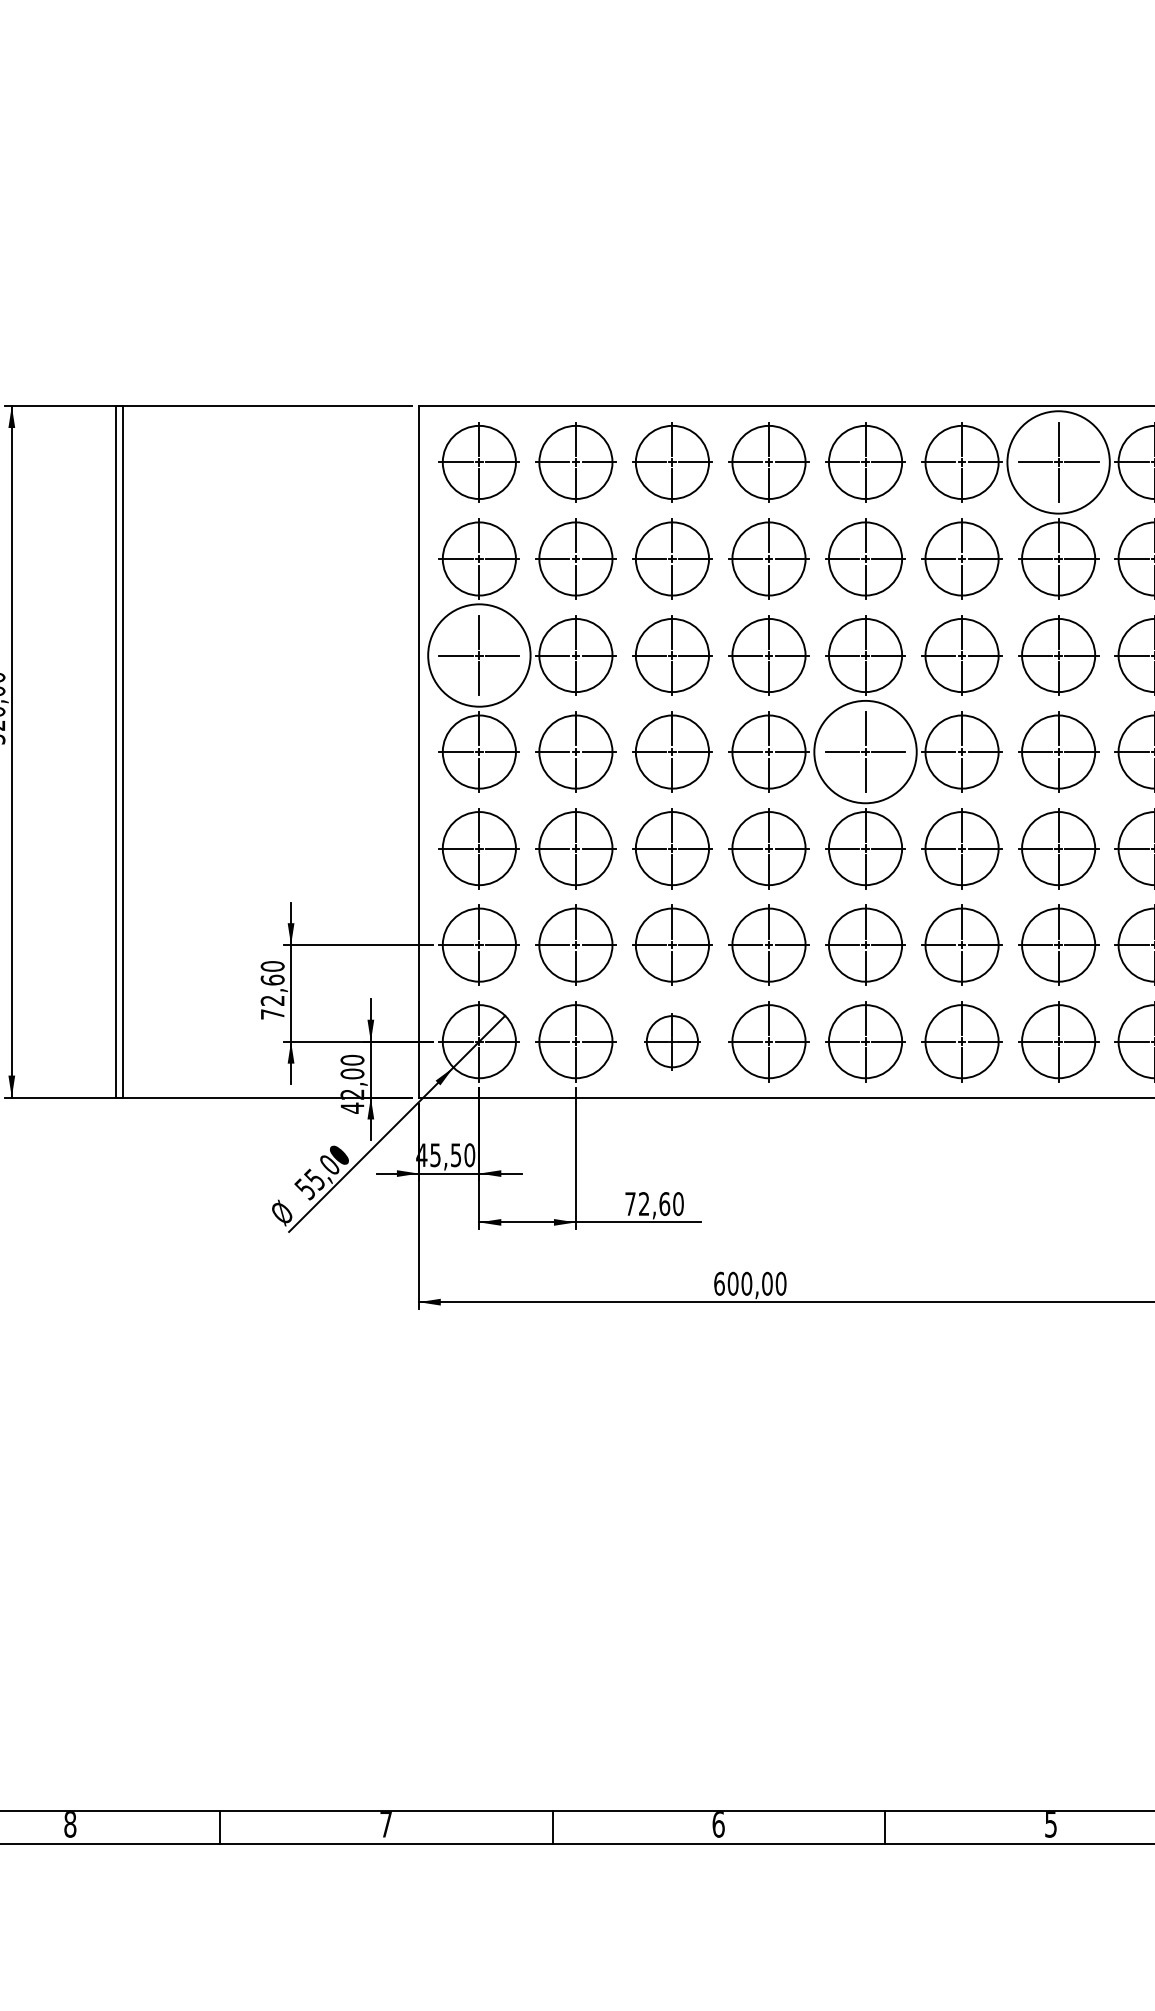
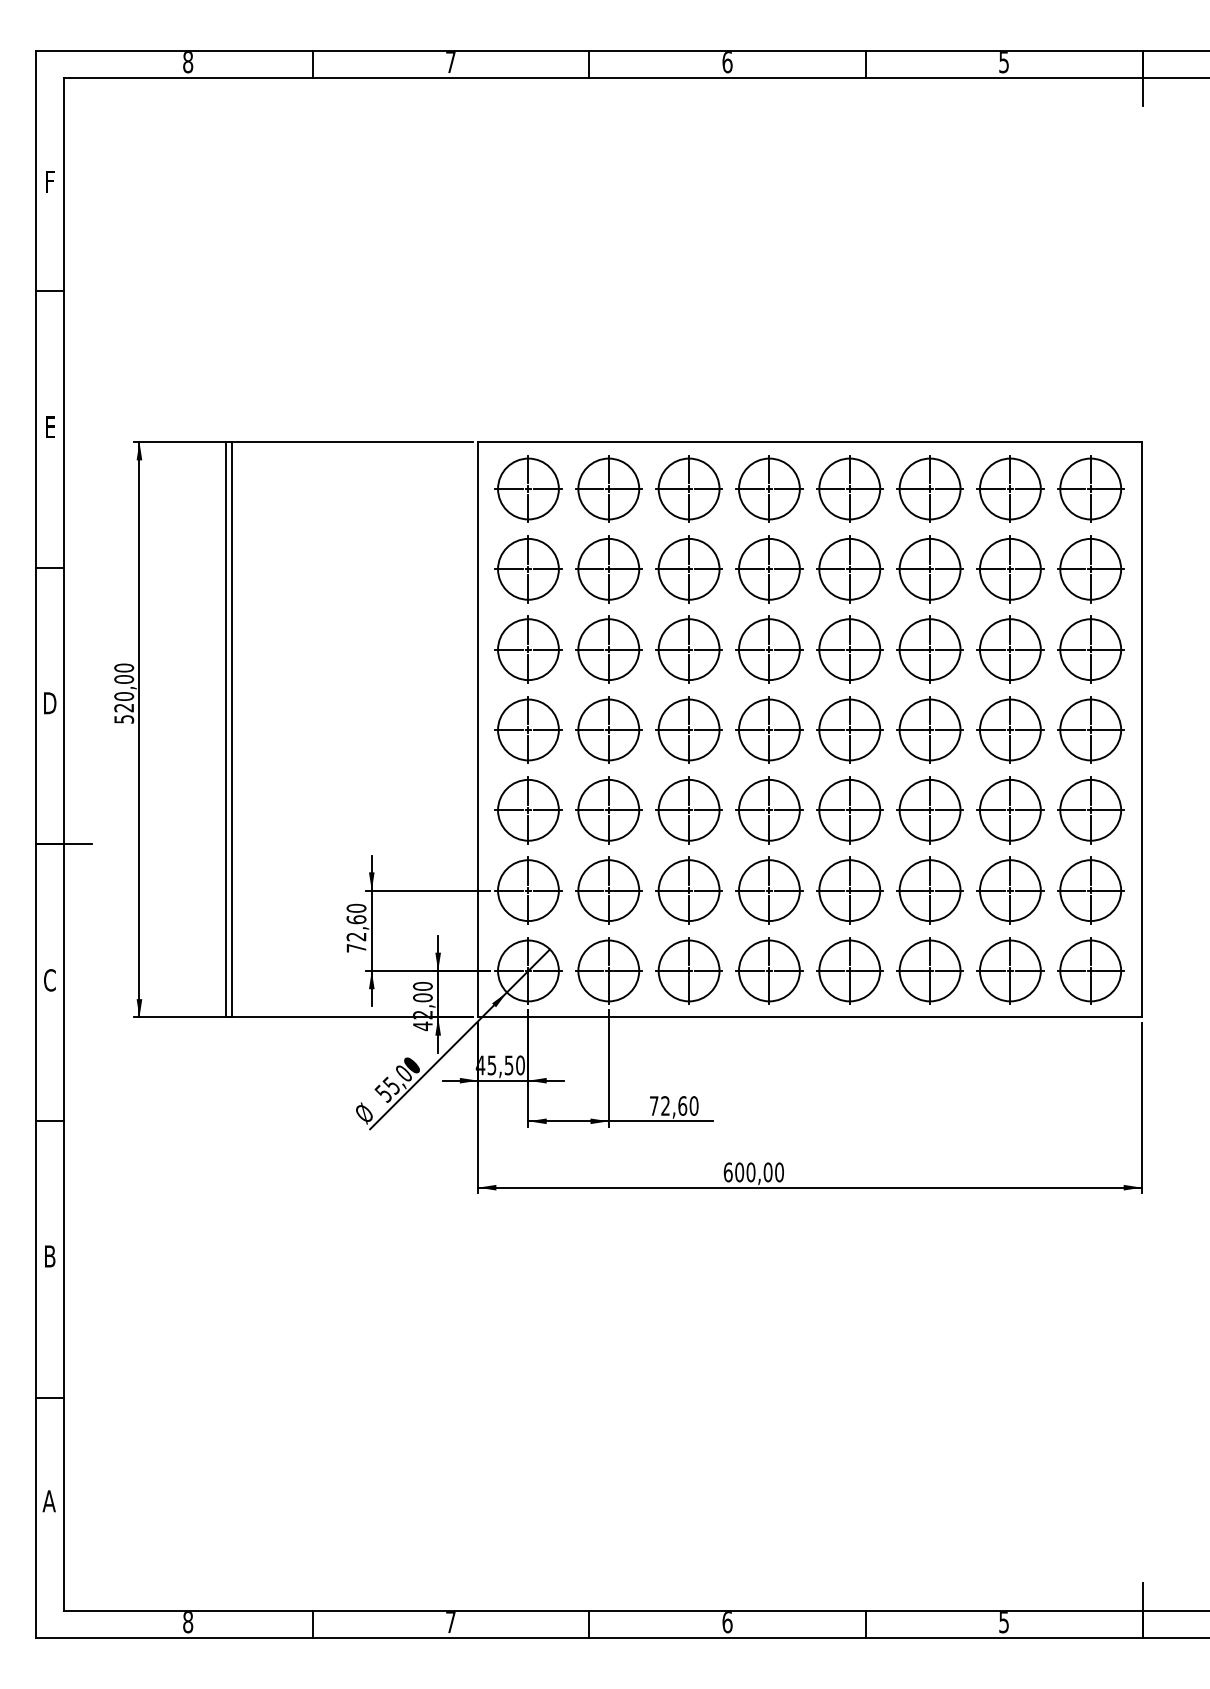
circle: (1057, 461) -> (1009, 488), size x0.71
circle: (479, 655) -> (528, 649), size x0.71
circle: (865, 751) -> (849, 729), size x0.71
part: (671, 1041) -> (688, 970), size x1.43

